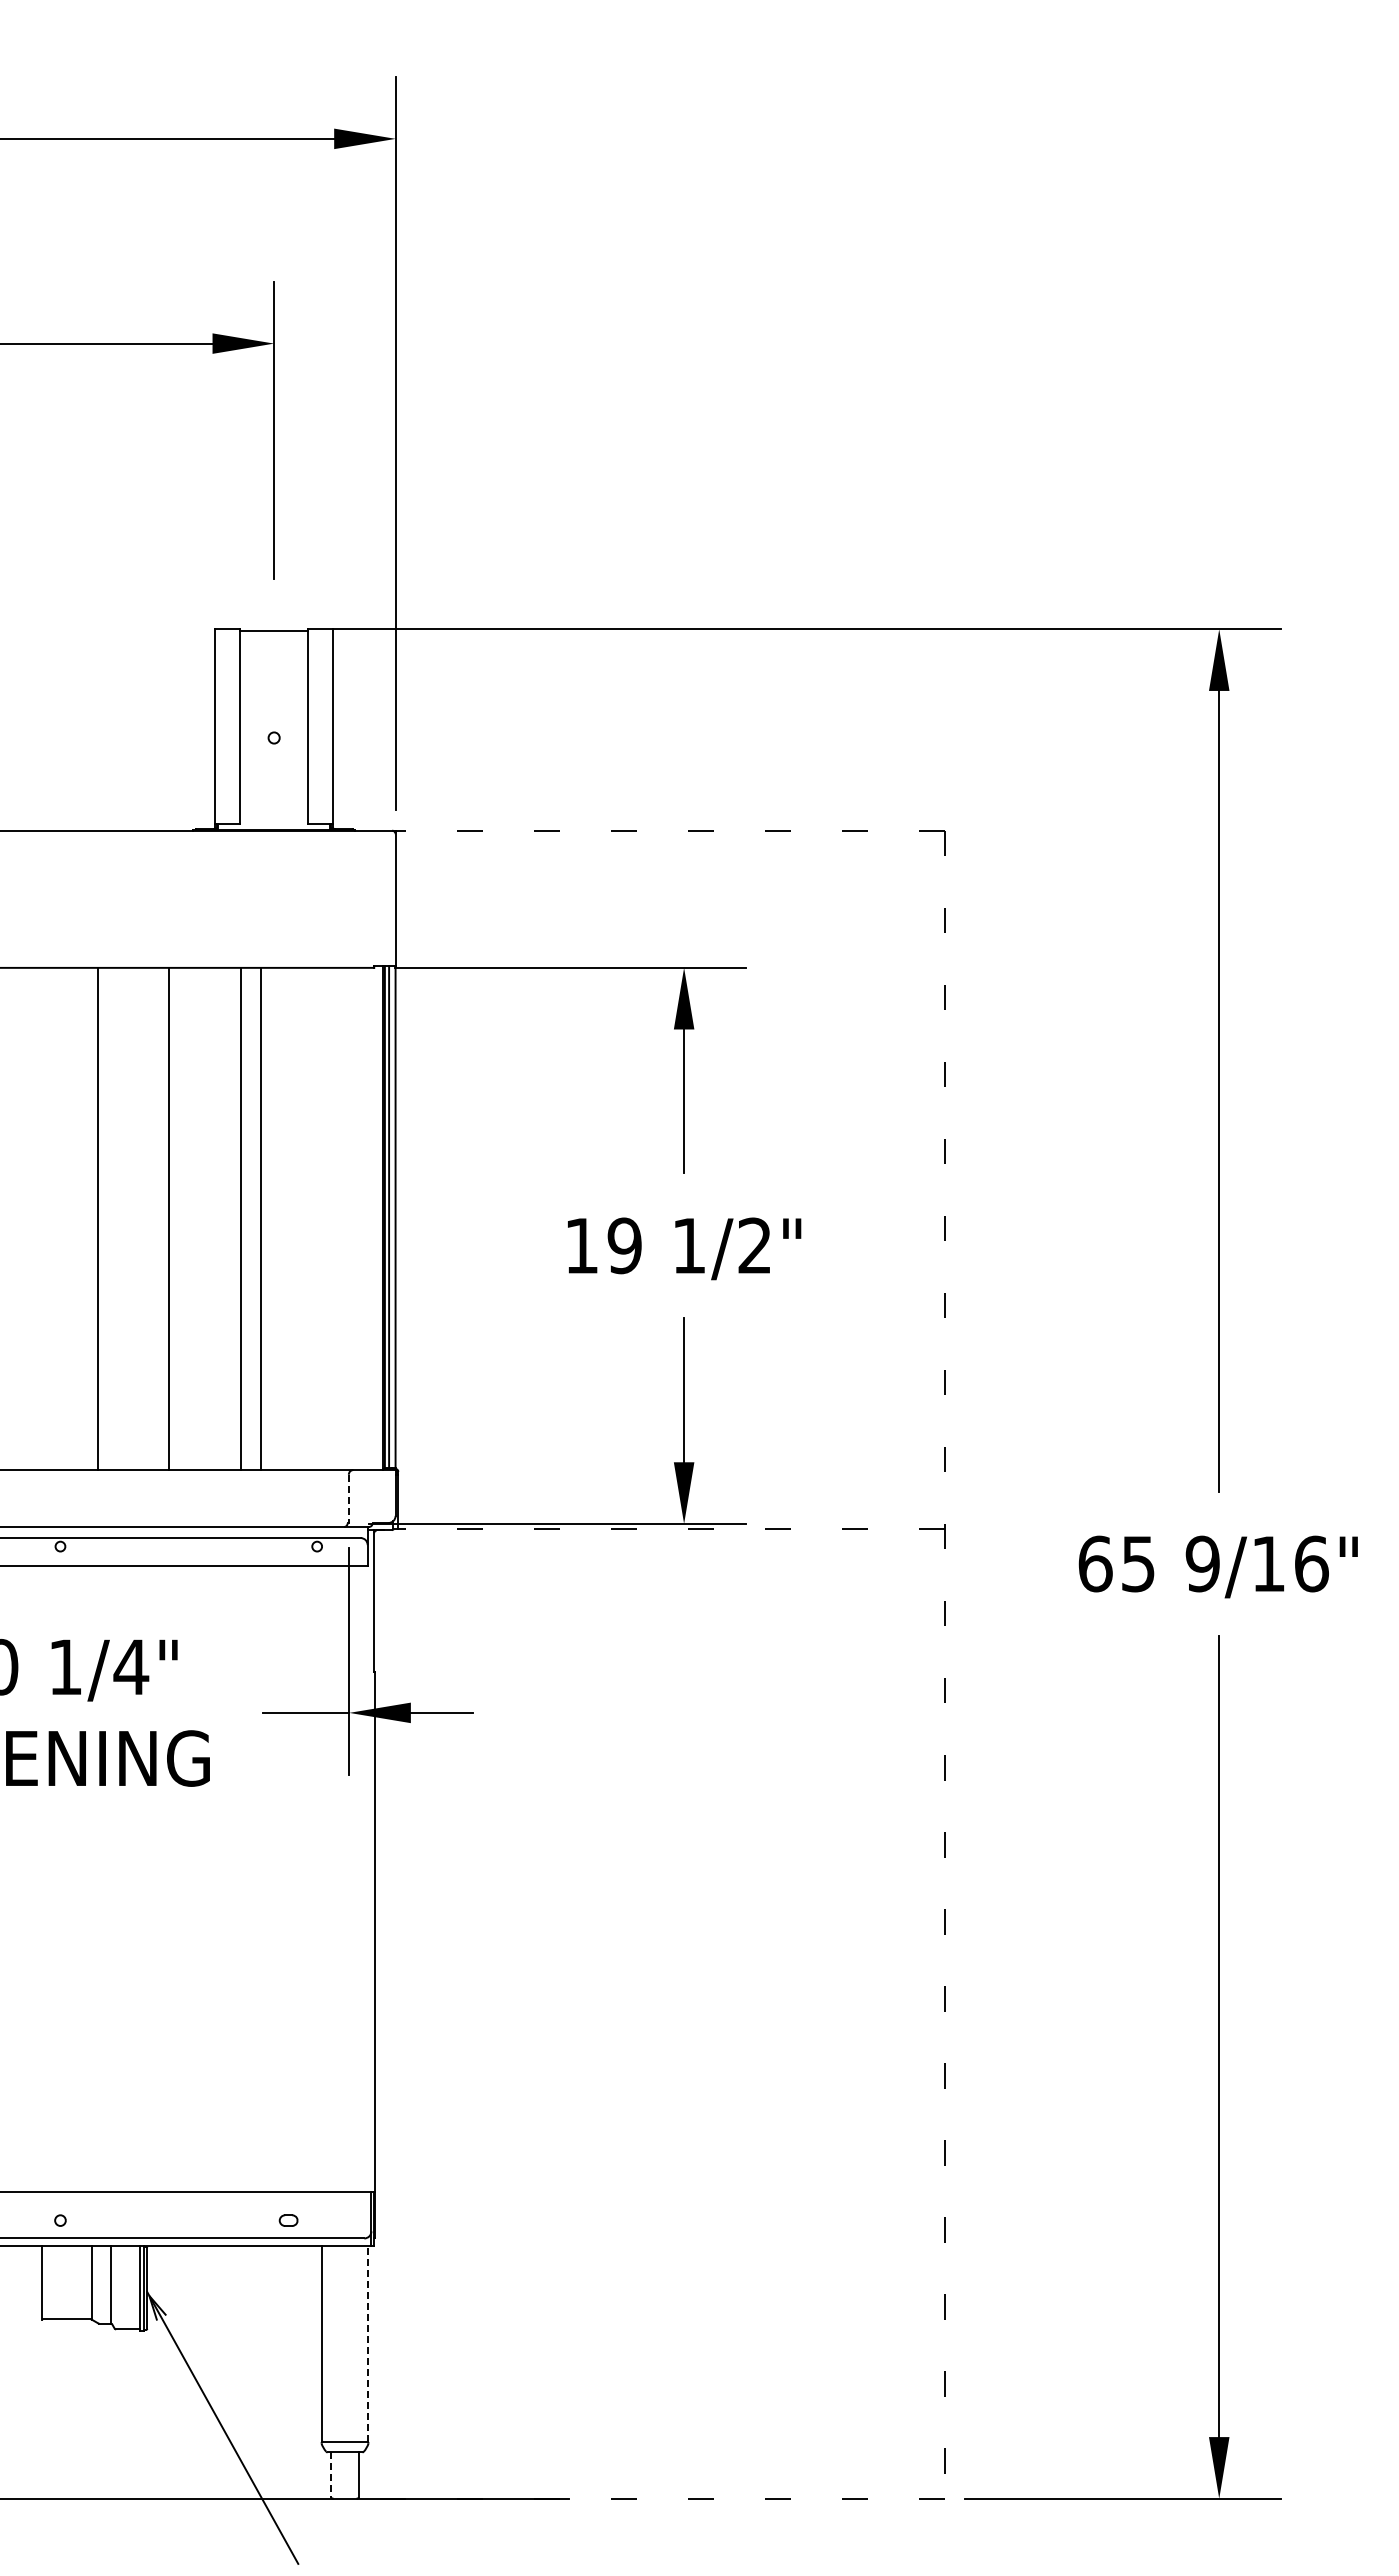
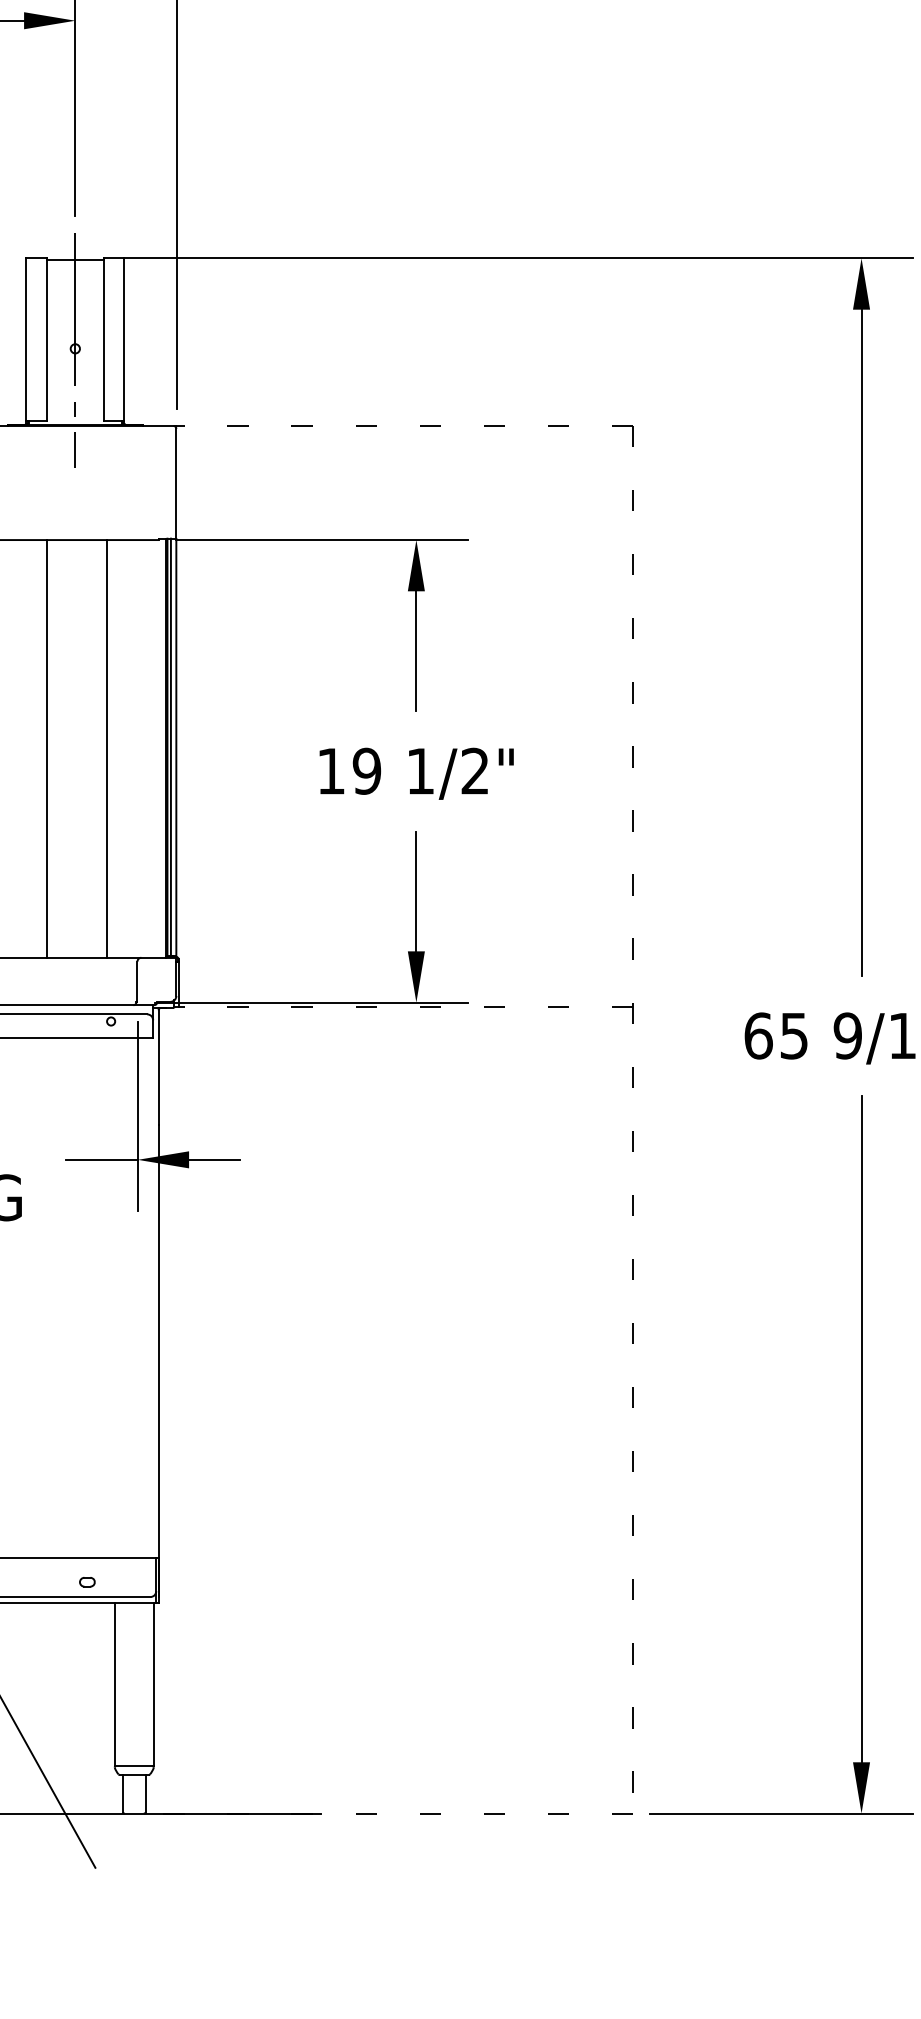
line: (274, 740) -> (75, 350), added
line: (260, 1218) -> (106, 748), moved
line: (348, 1499) -> (137, 982), dashed -> solid
line: (368, 2343) -> (153, 1684), dashed -> solid
line: (331, 2474) -> (123, 1793), dashed -> solid

